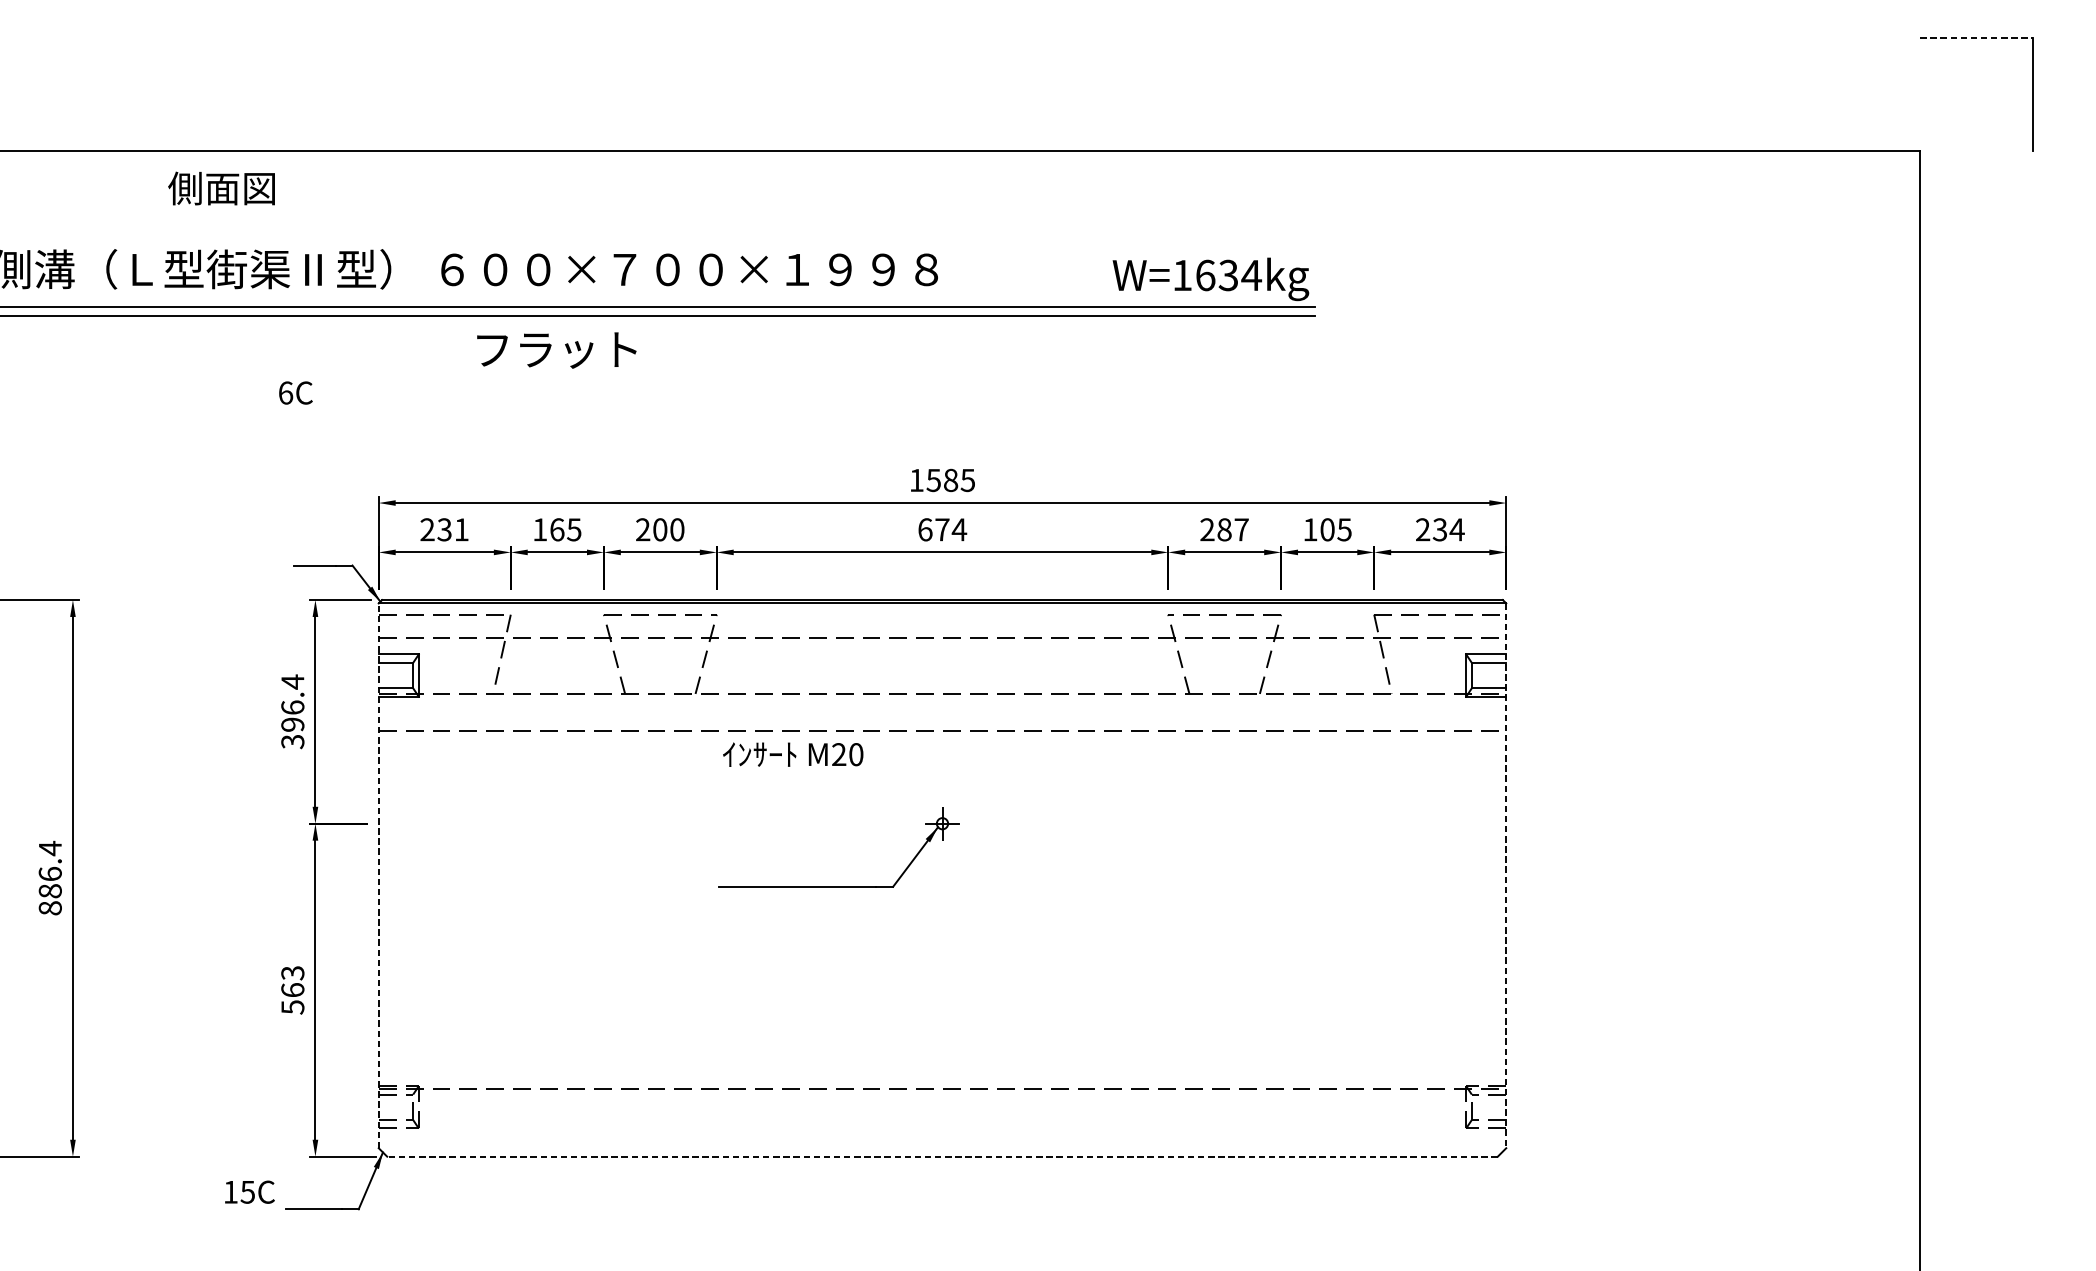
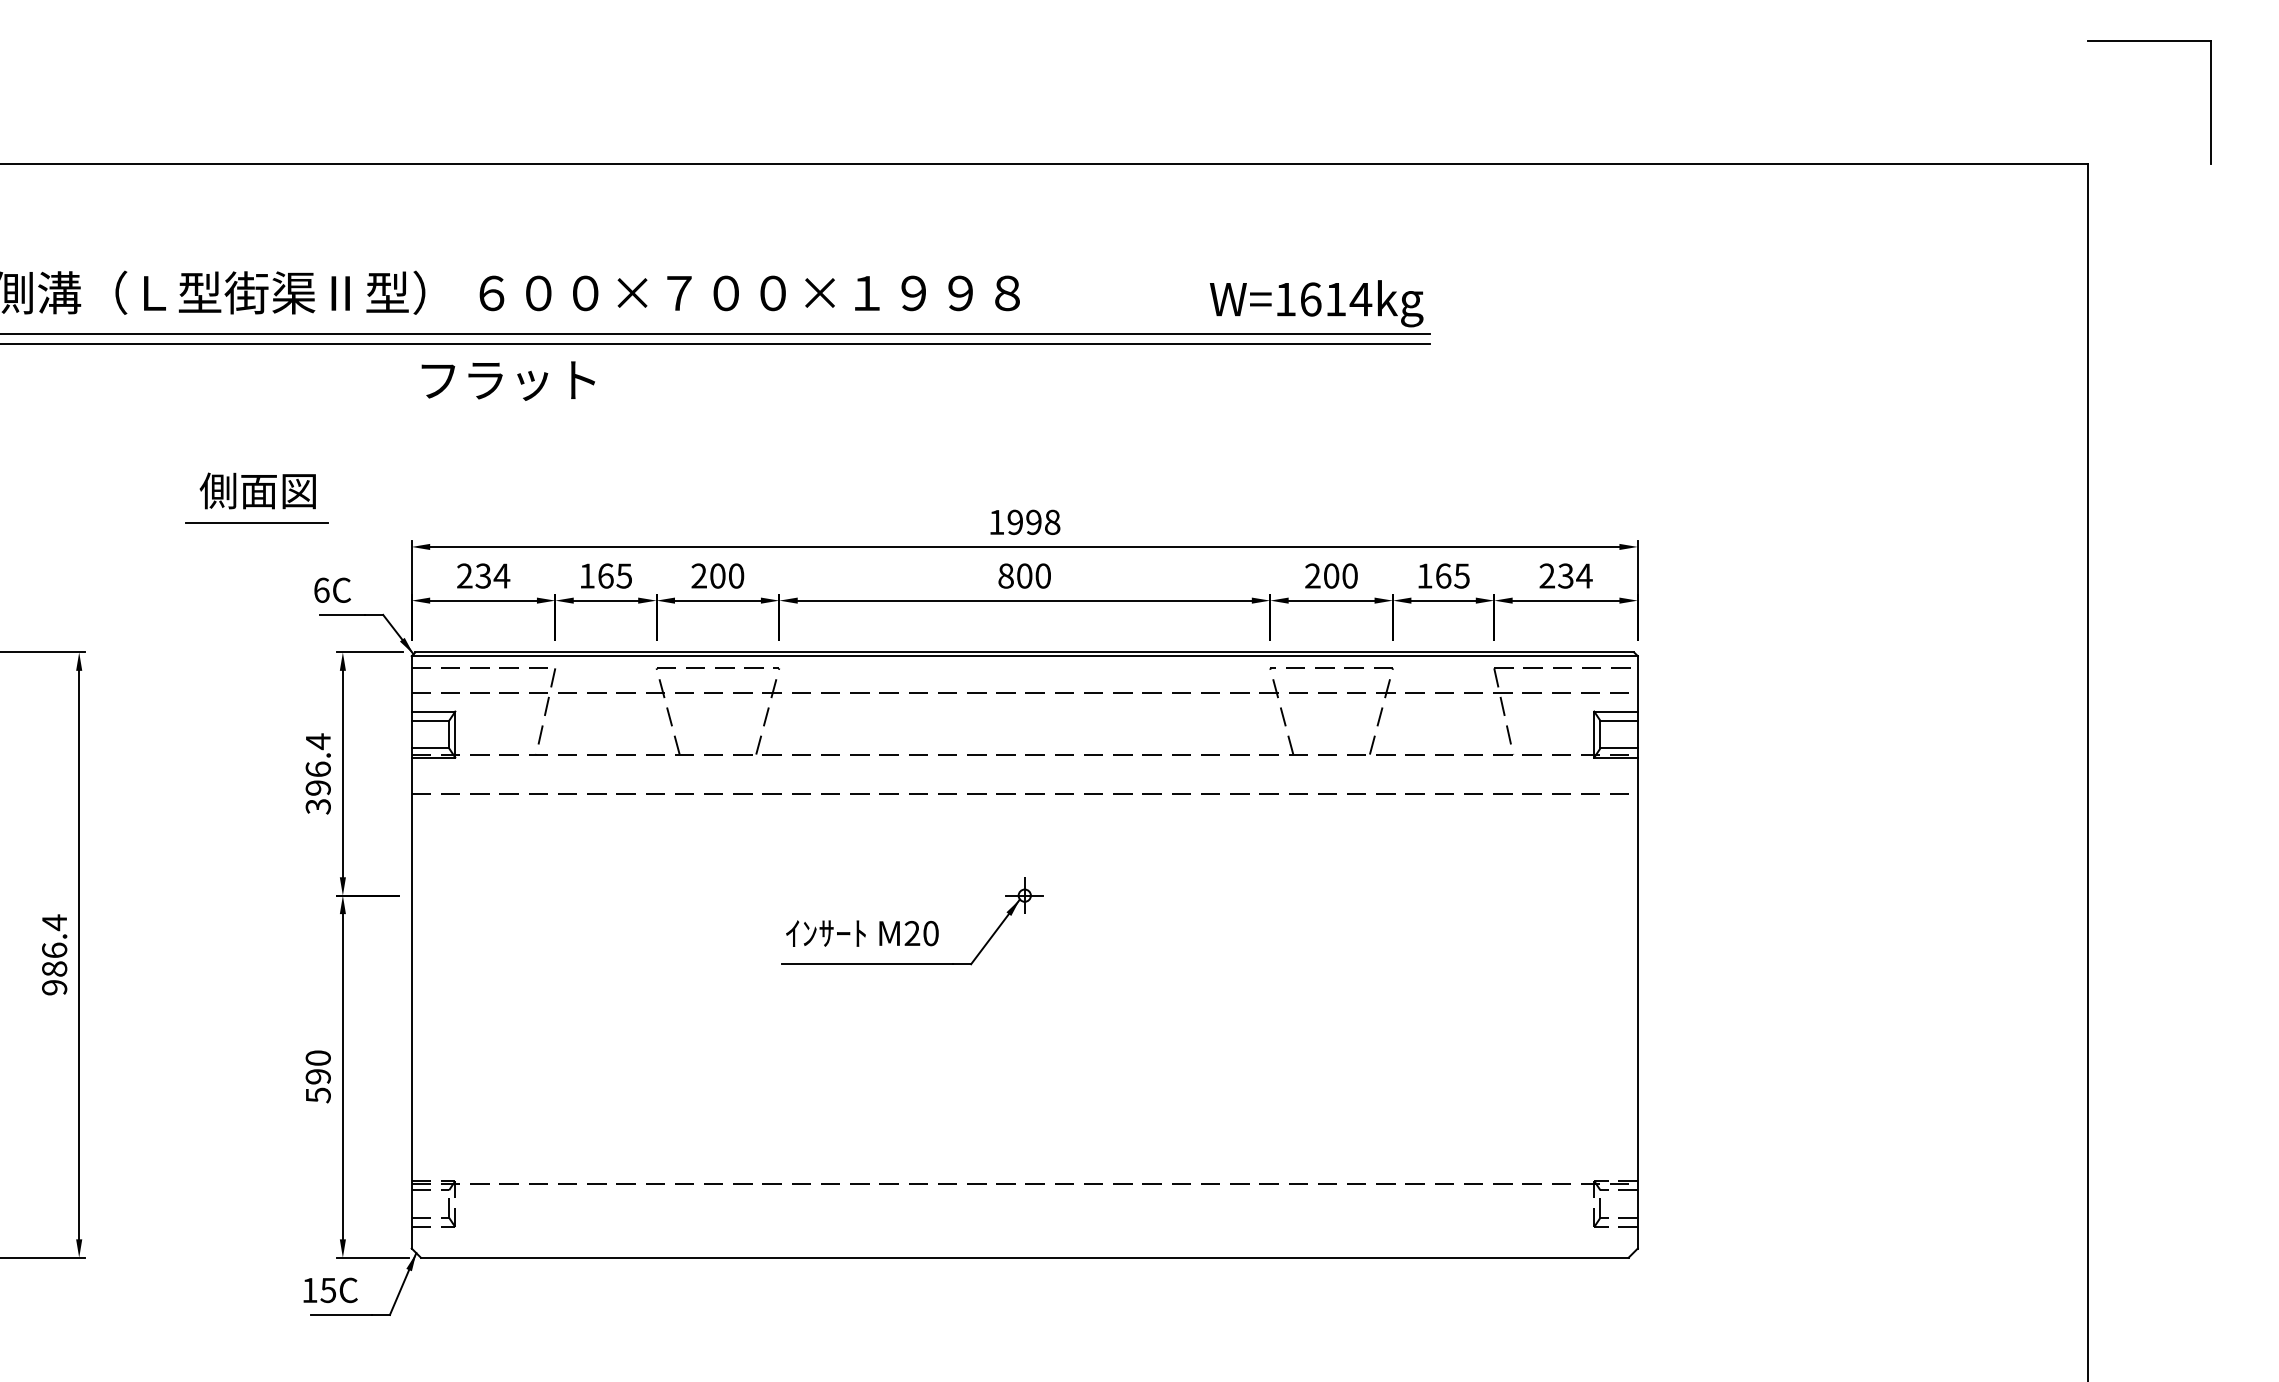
line: (1976, 38) -> (2149, 41), dashed -> solid
text: (221, 188) -> (257, 490), moved
text: (1228, 275) -> (1335, 299), W=1634kg -> W=1614kg
text: (556, 349) -> (507, 380), moved
text: (295, 392) -> (332, 589), moved
text: (950, 479) -> (1033, 521), 1585 -> 1998
line: (236, 481) -> (257, 523), added
text: (461, 529) -> (501, 575), 231 -> 234
text: (942, 529) -> (1024, 575), 674 -> 800
text: (1232, 529) -> (1340, 575), 287 -> 200
text: (1327, 529) -> (1443, 575), 105 -> 165
text: (793, 754) -> (862, 933), moved
line: (378, 875) -> (411, 951), dashed -> solid
line: (1505, 875) -> (1637, 952), dashed -> solid
text: (50, 908) -> (54, 987), 886.4 -> 986.4
text: (292, 981) -> (317, 1067), 563 -> 590
line: (942, 1156) -> (1024, 1257), dashed -> solid
text: (249, 1192) -> (330, 1290), moved

